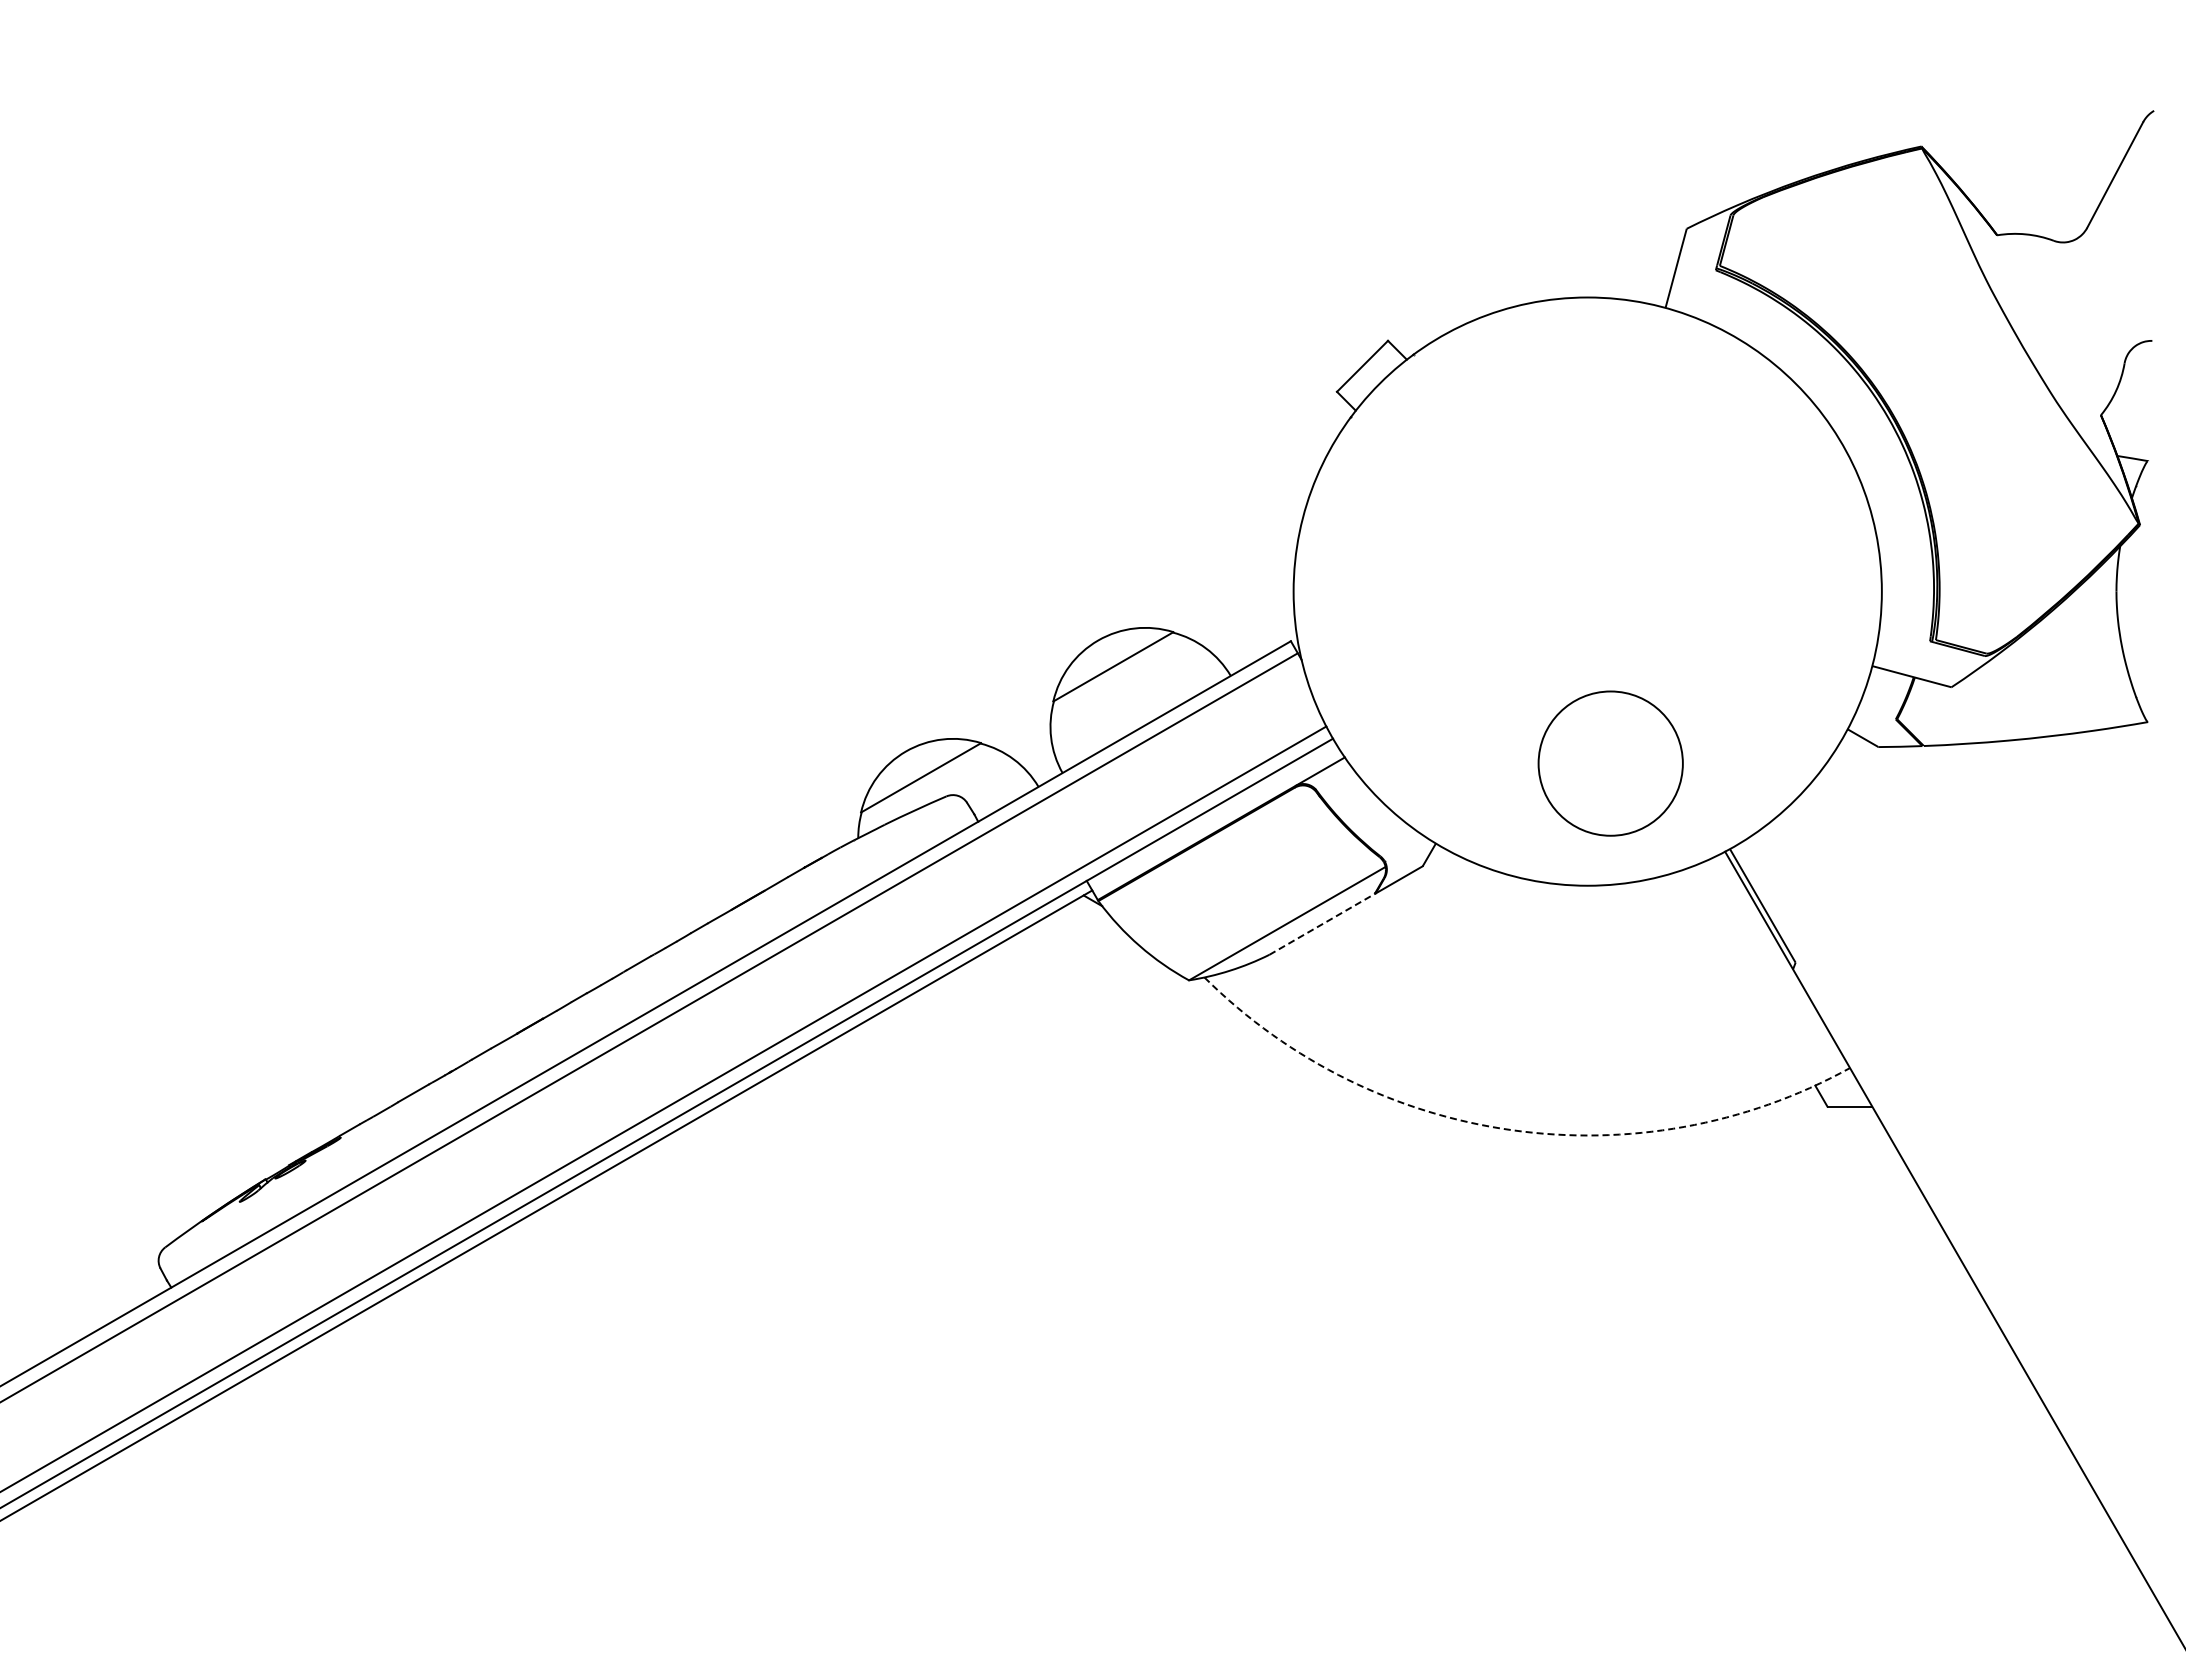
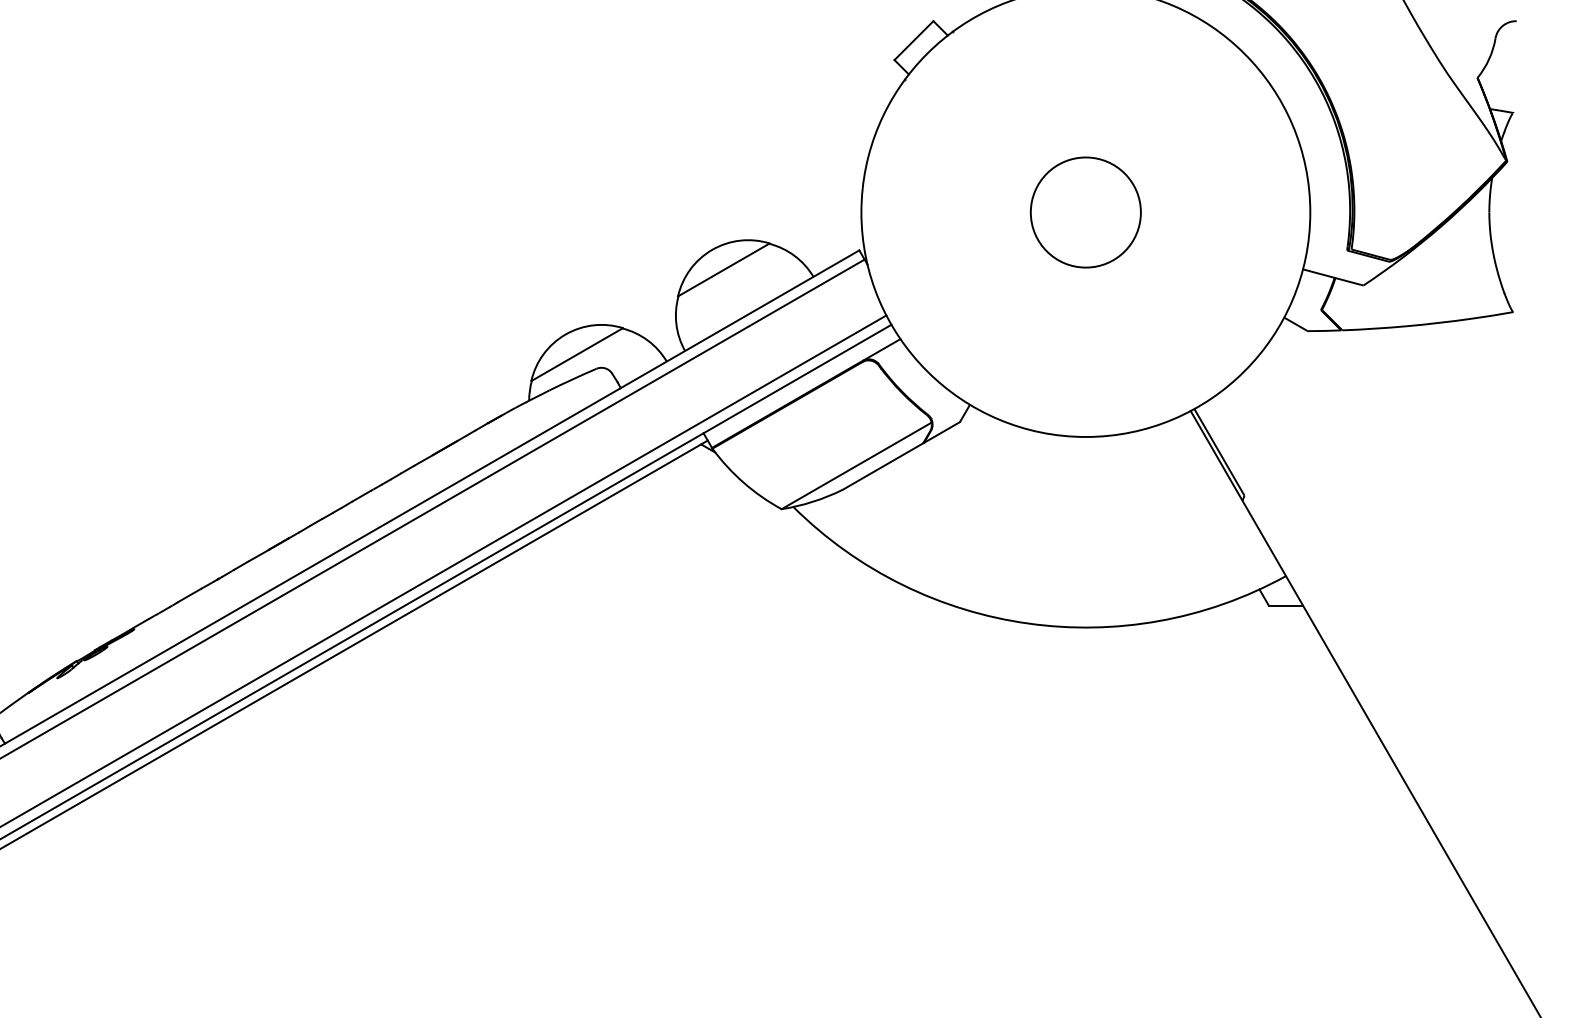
circle: (1610, 763) -> (1085, 212), moved
line: (1322, 924) -> (883, 466), dashed -> solid
arc: (1512, 1130) -> (1028, 623), dashed -> solid

